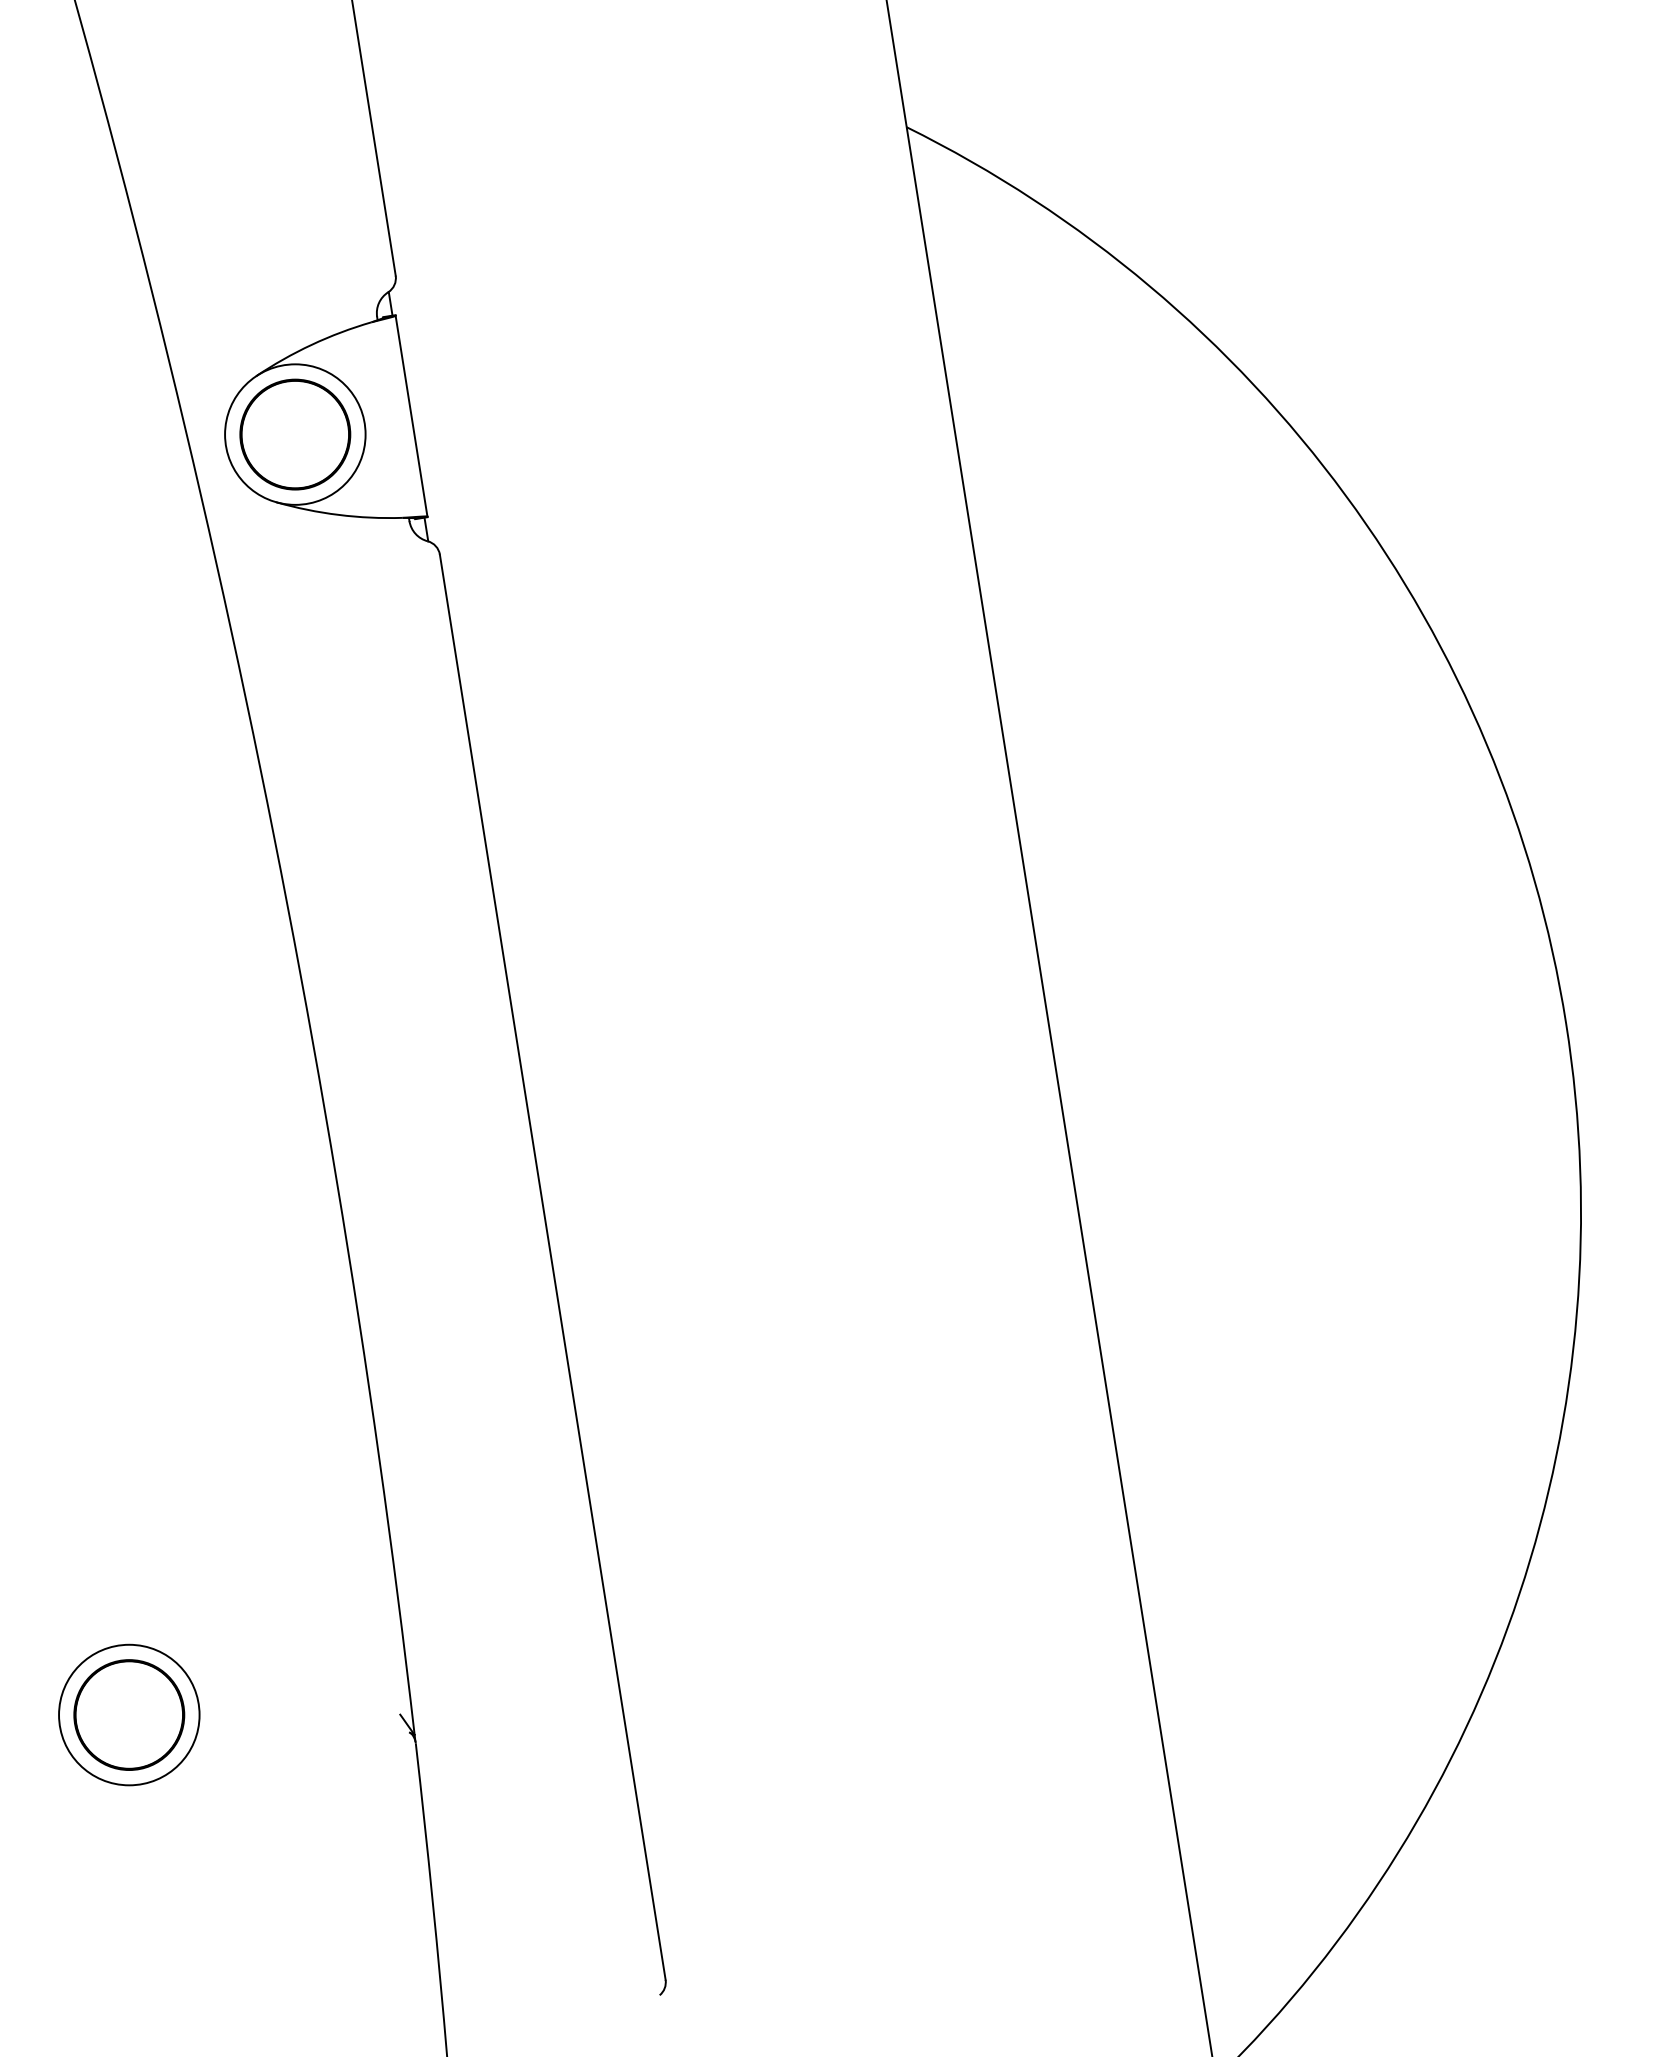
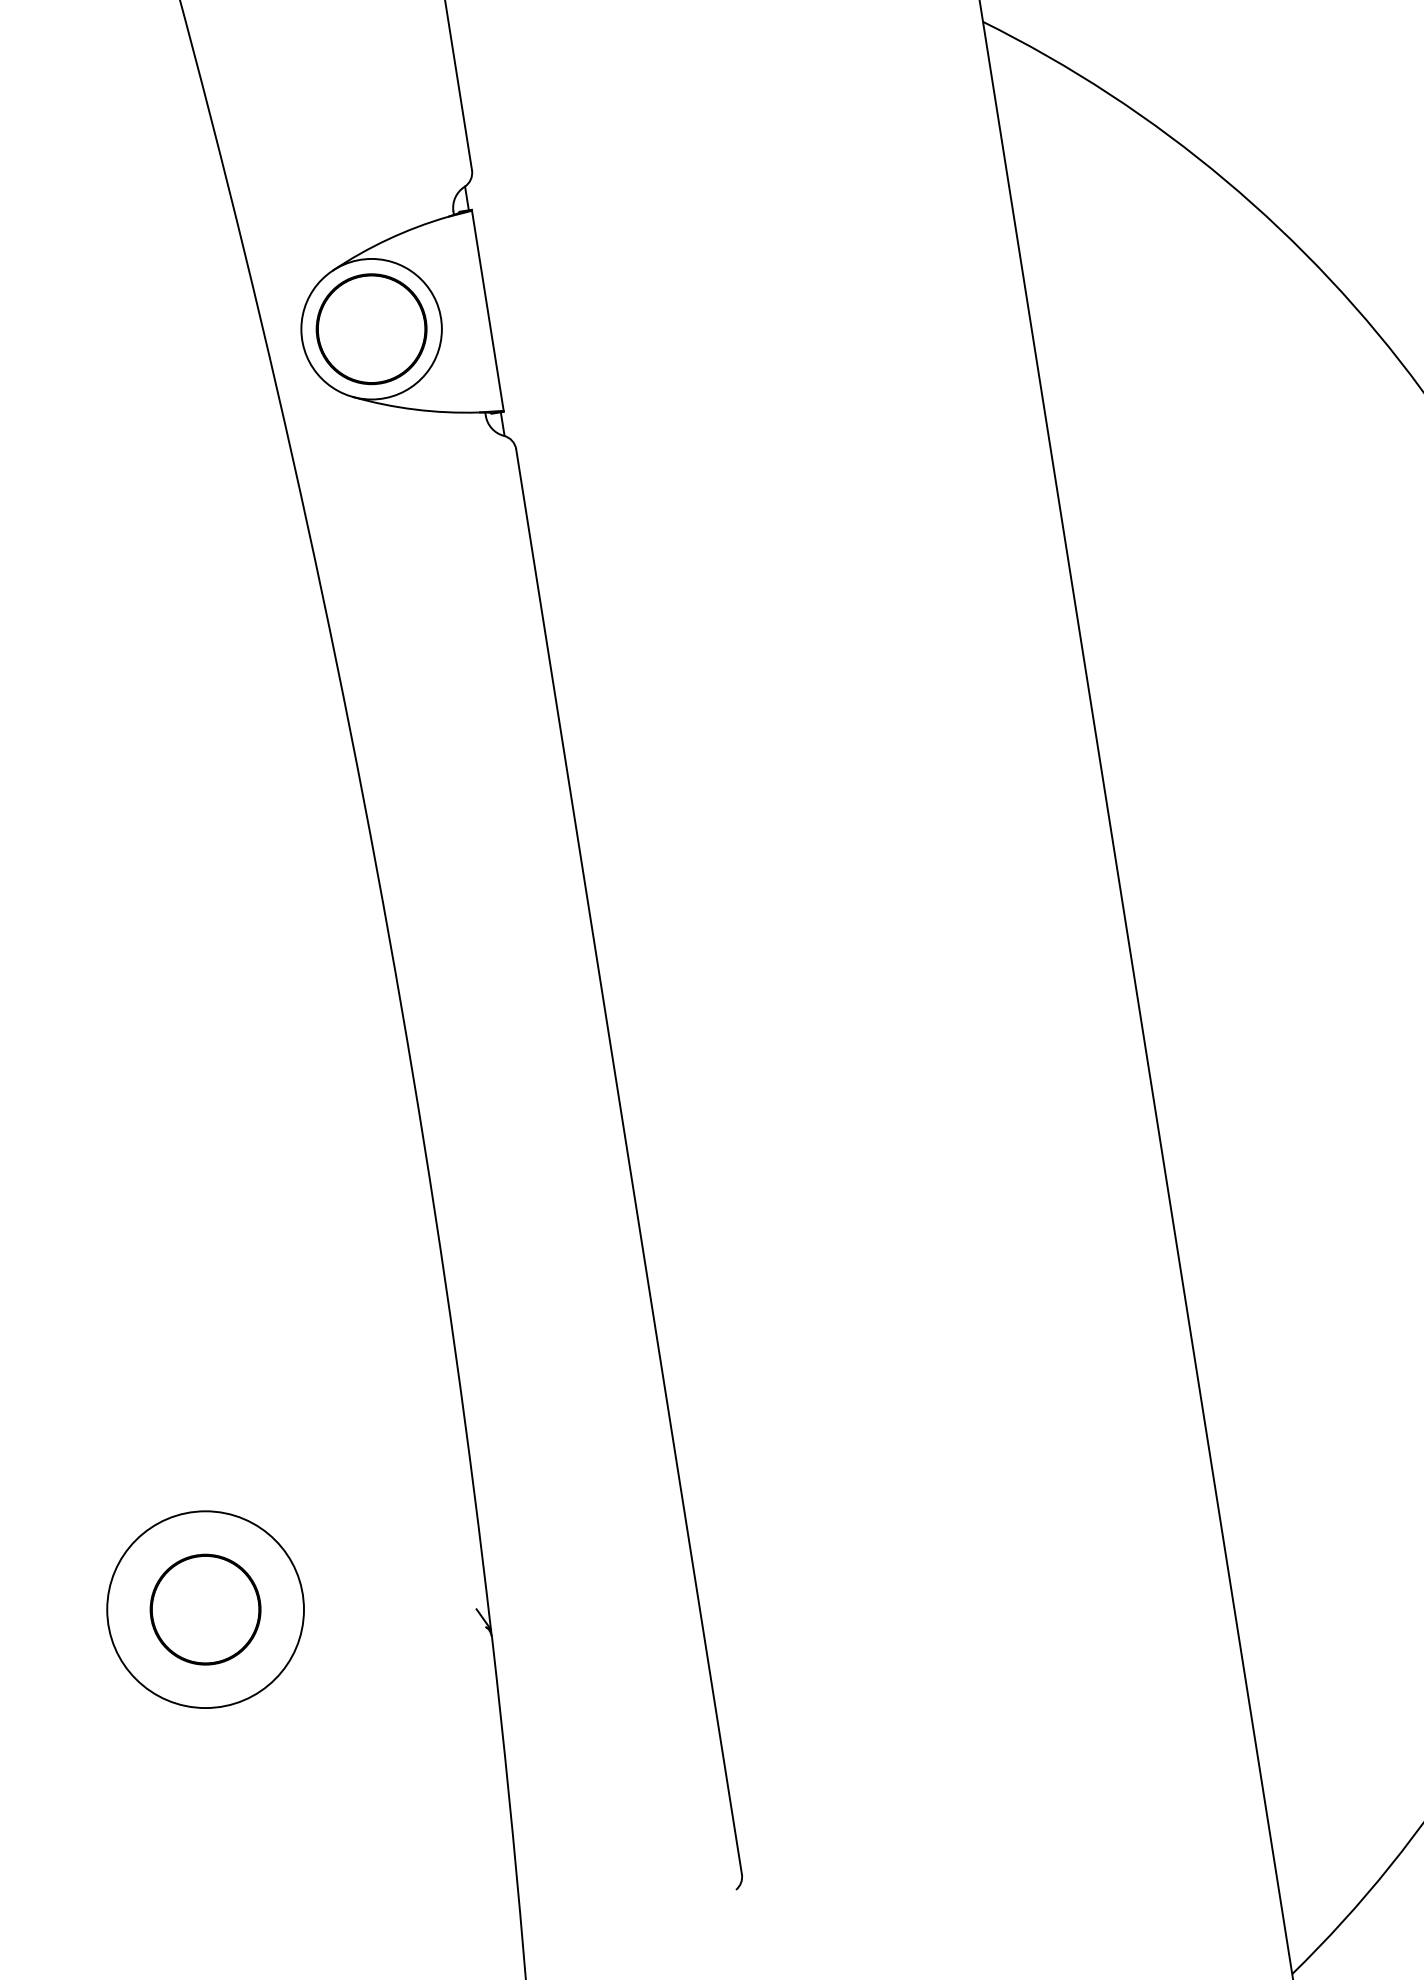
circle: (129, 1714) -> (205, 1609), size x1.4

